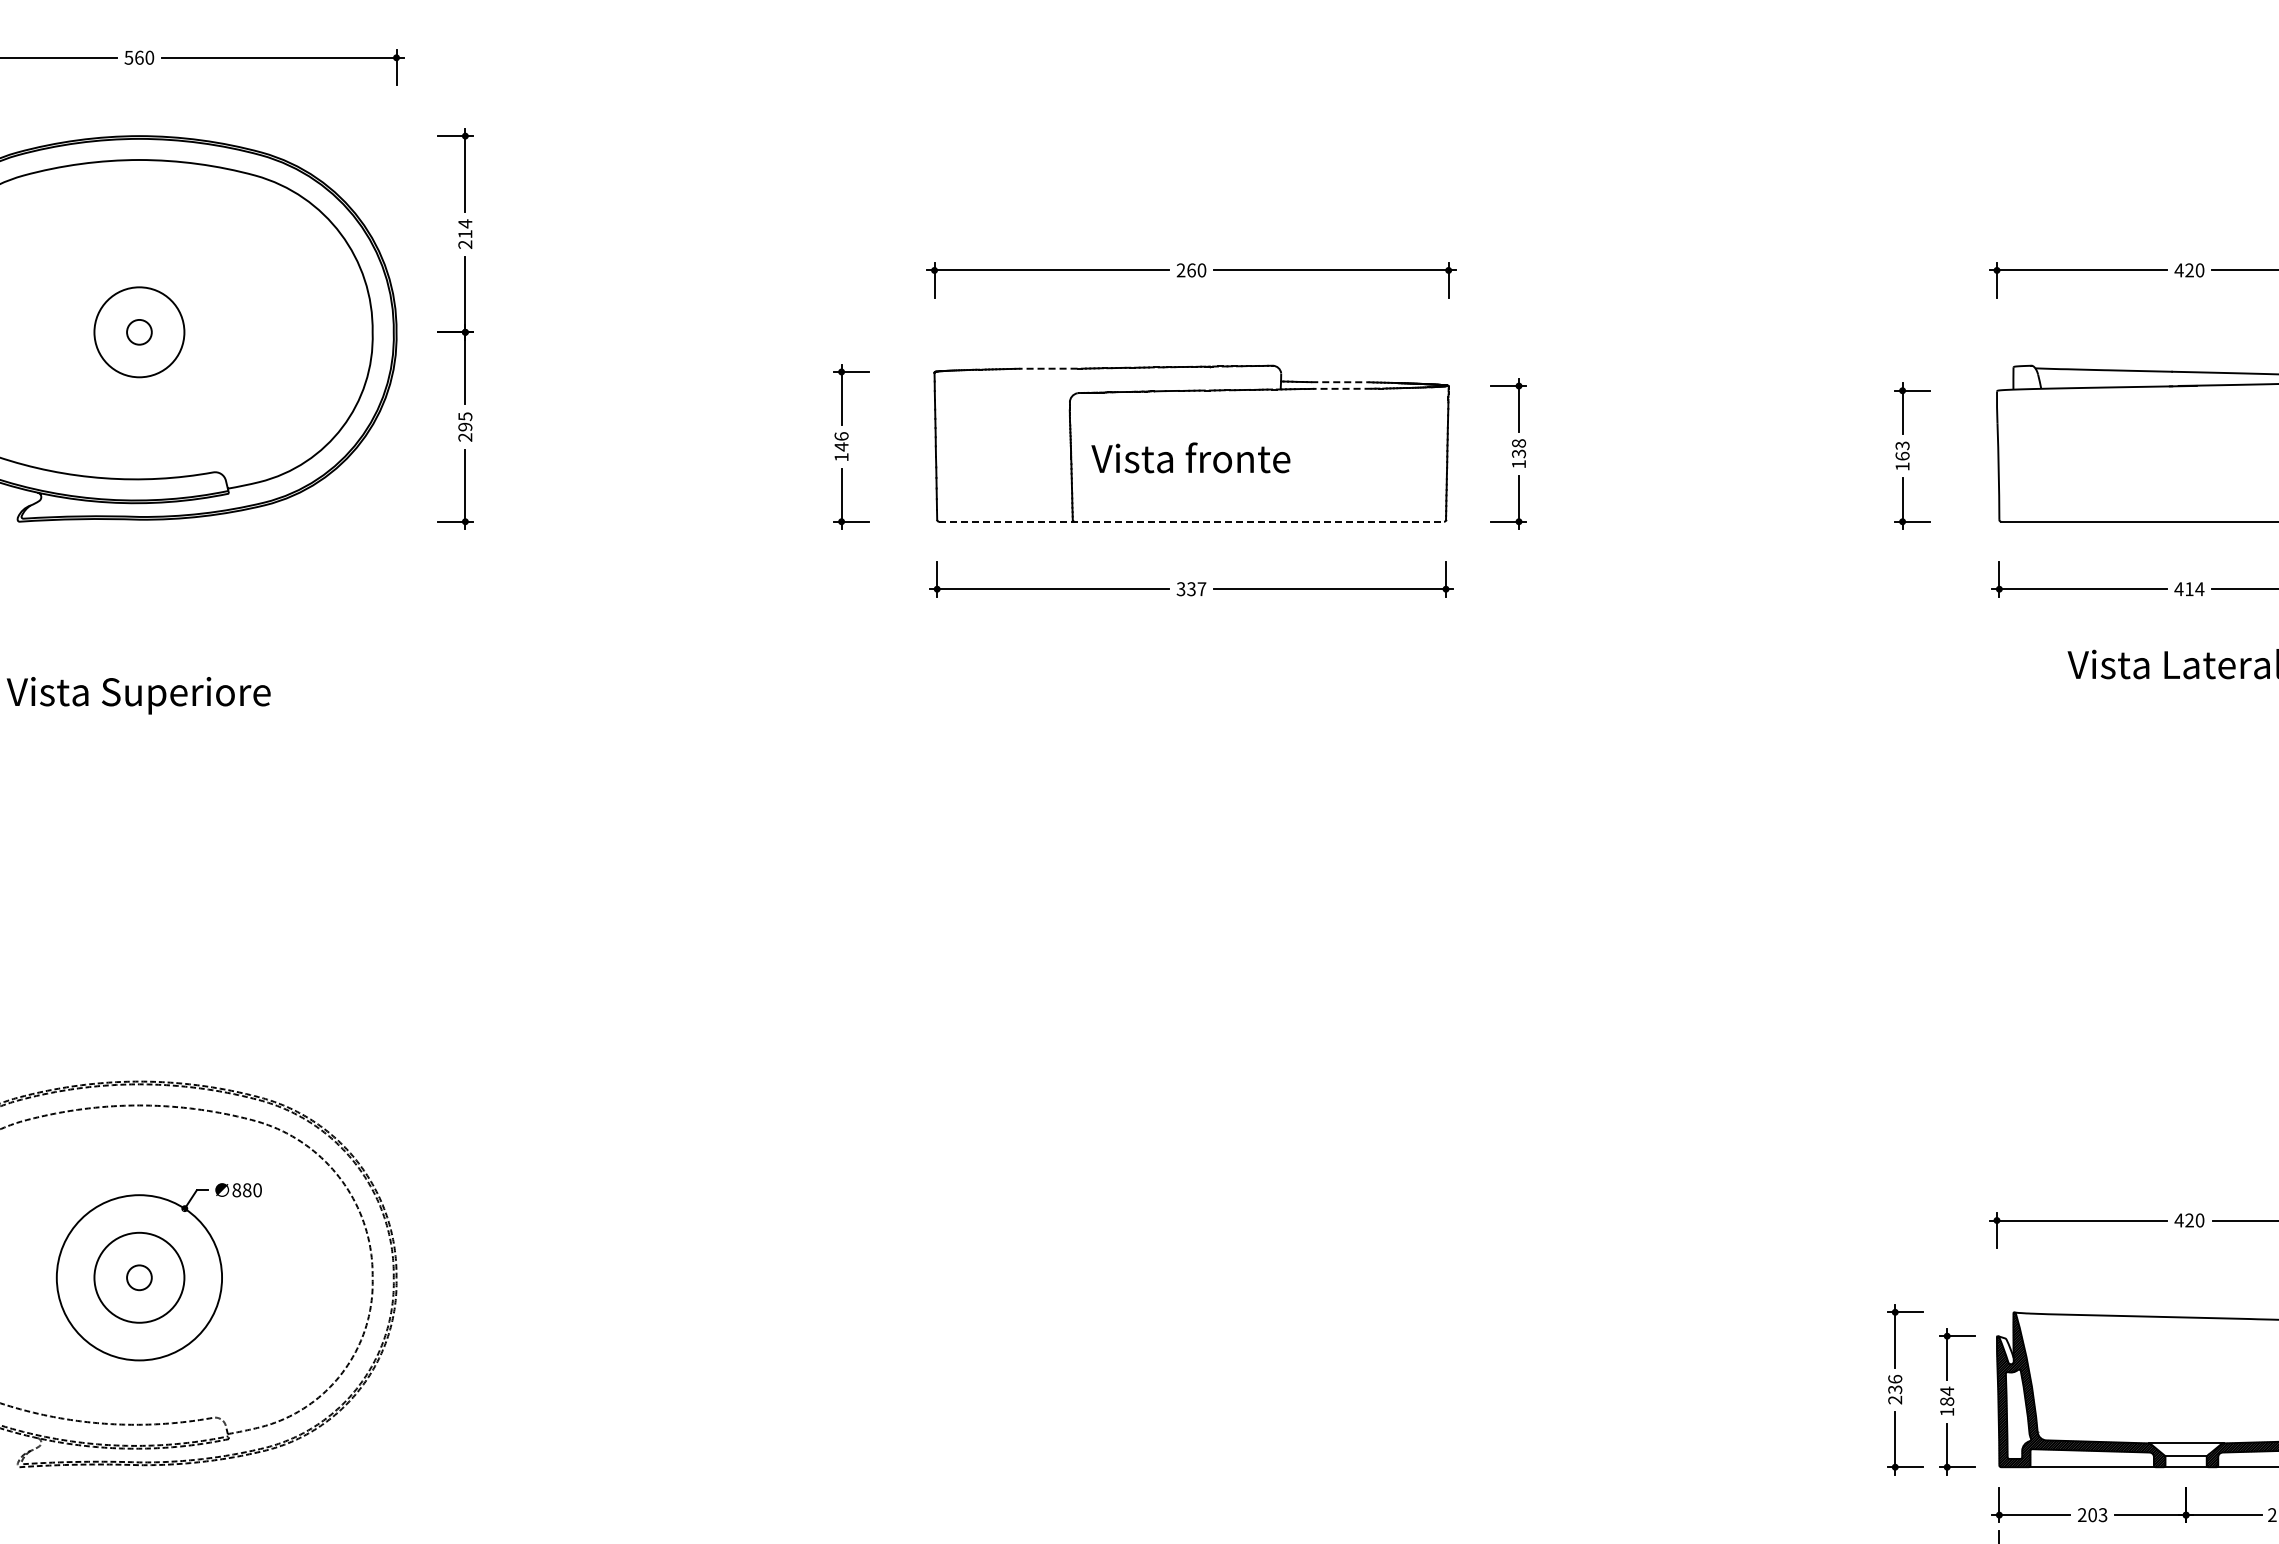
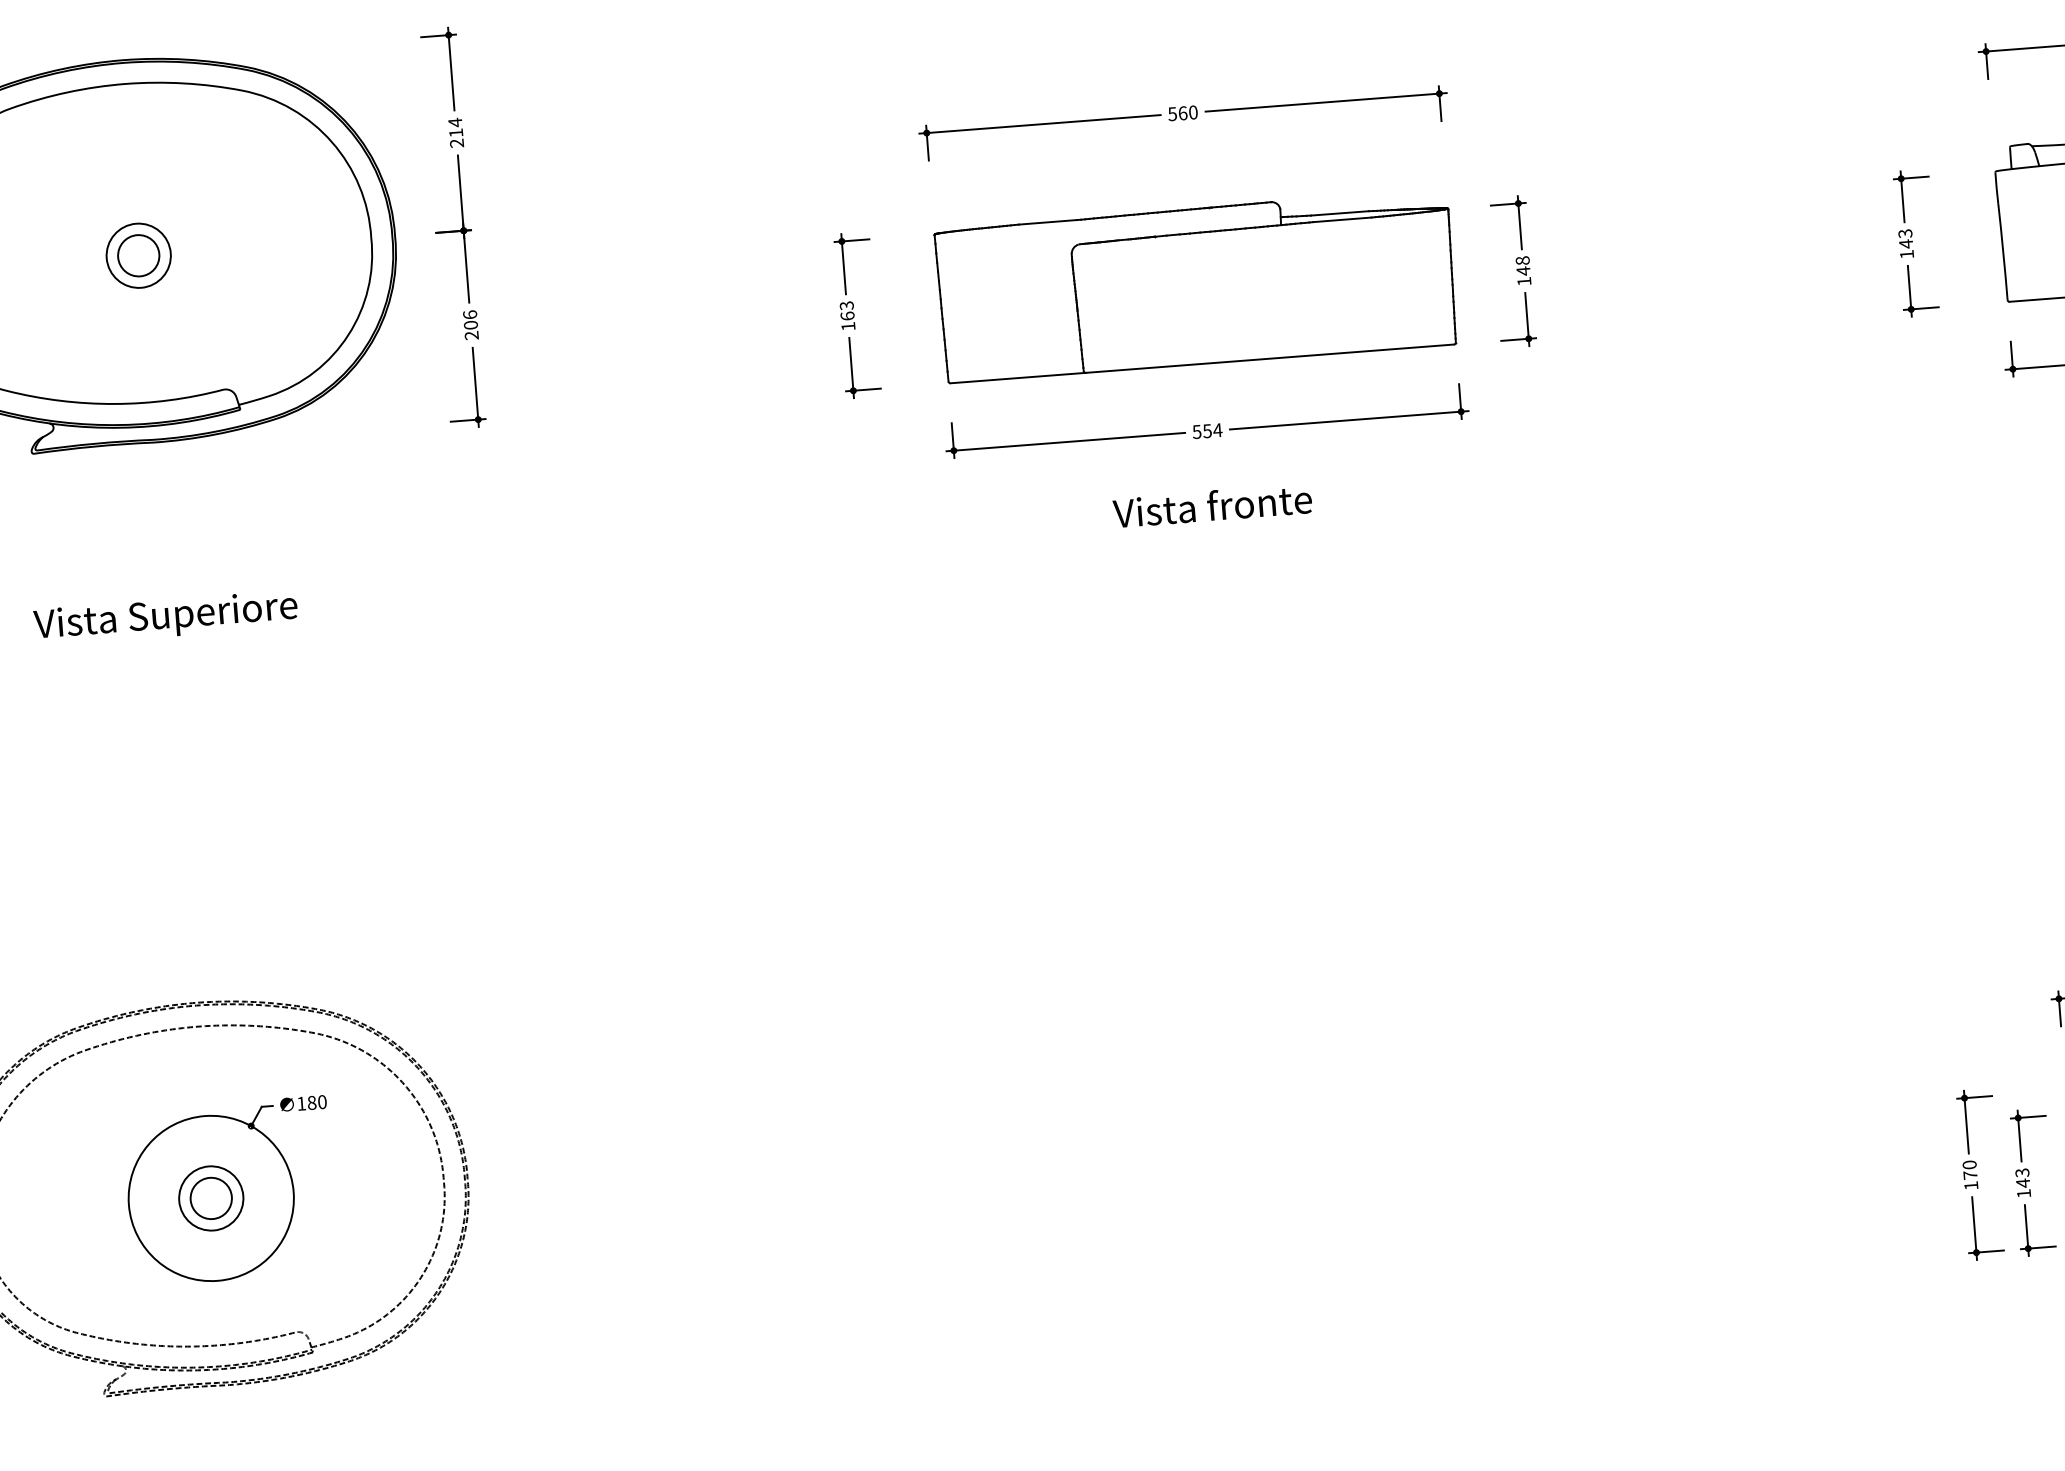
text: (1180, 270) -> (1172, 114), 260 -> 560
circle: (139, 331) -> (138, 254), size x1.67
circle: (139, 332) -> (138, 255), size x0.71
line: (1047, 368) -> (1046, 222), dashed -> solid
line: (1340, 382) -> (1340, 213), dashed -> solid
line: (1341, 388) -> (1341, 219), dashed -> solid
text: (465, 421) -> (470, 319), 295 -> 206
text: (841, 441) -> (847, 310), 146 -> 163
text: (1519, 453) -> (1524, 270), 138 -> 148
text: (1902, 455) -> (1906, 243), 163 -> 143
text: (1190, 457) -> (1212, 505), moved
line: (1192, 521) -> (1203, 363), dashed -> solid
text: (1191, 589) -> (1207, 431), 337 -> 554
text: (236, 1190) -> (301, 1103), 880 -> 180
circle: (139, 1277) -> (211, 1198), size x0.71
circle: (139, 1277) -> (211, 1198), size x1.67
text: (1895, 1389) -> (1970, 1175), 236 -> 170
text: (1947, 1396) -> (2023, 1178), 184 -> 143

